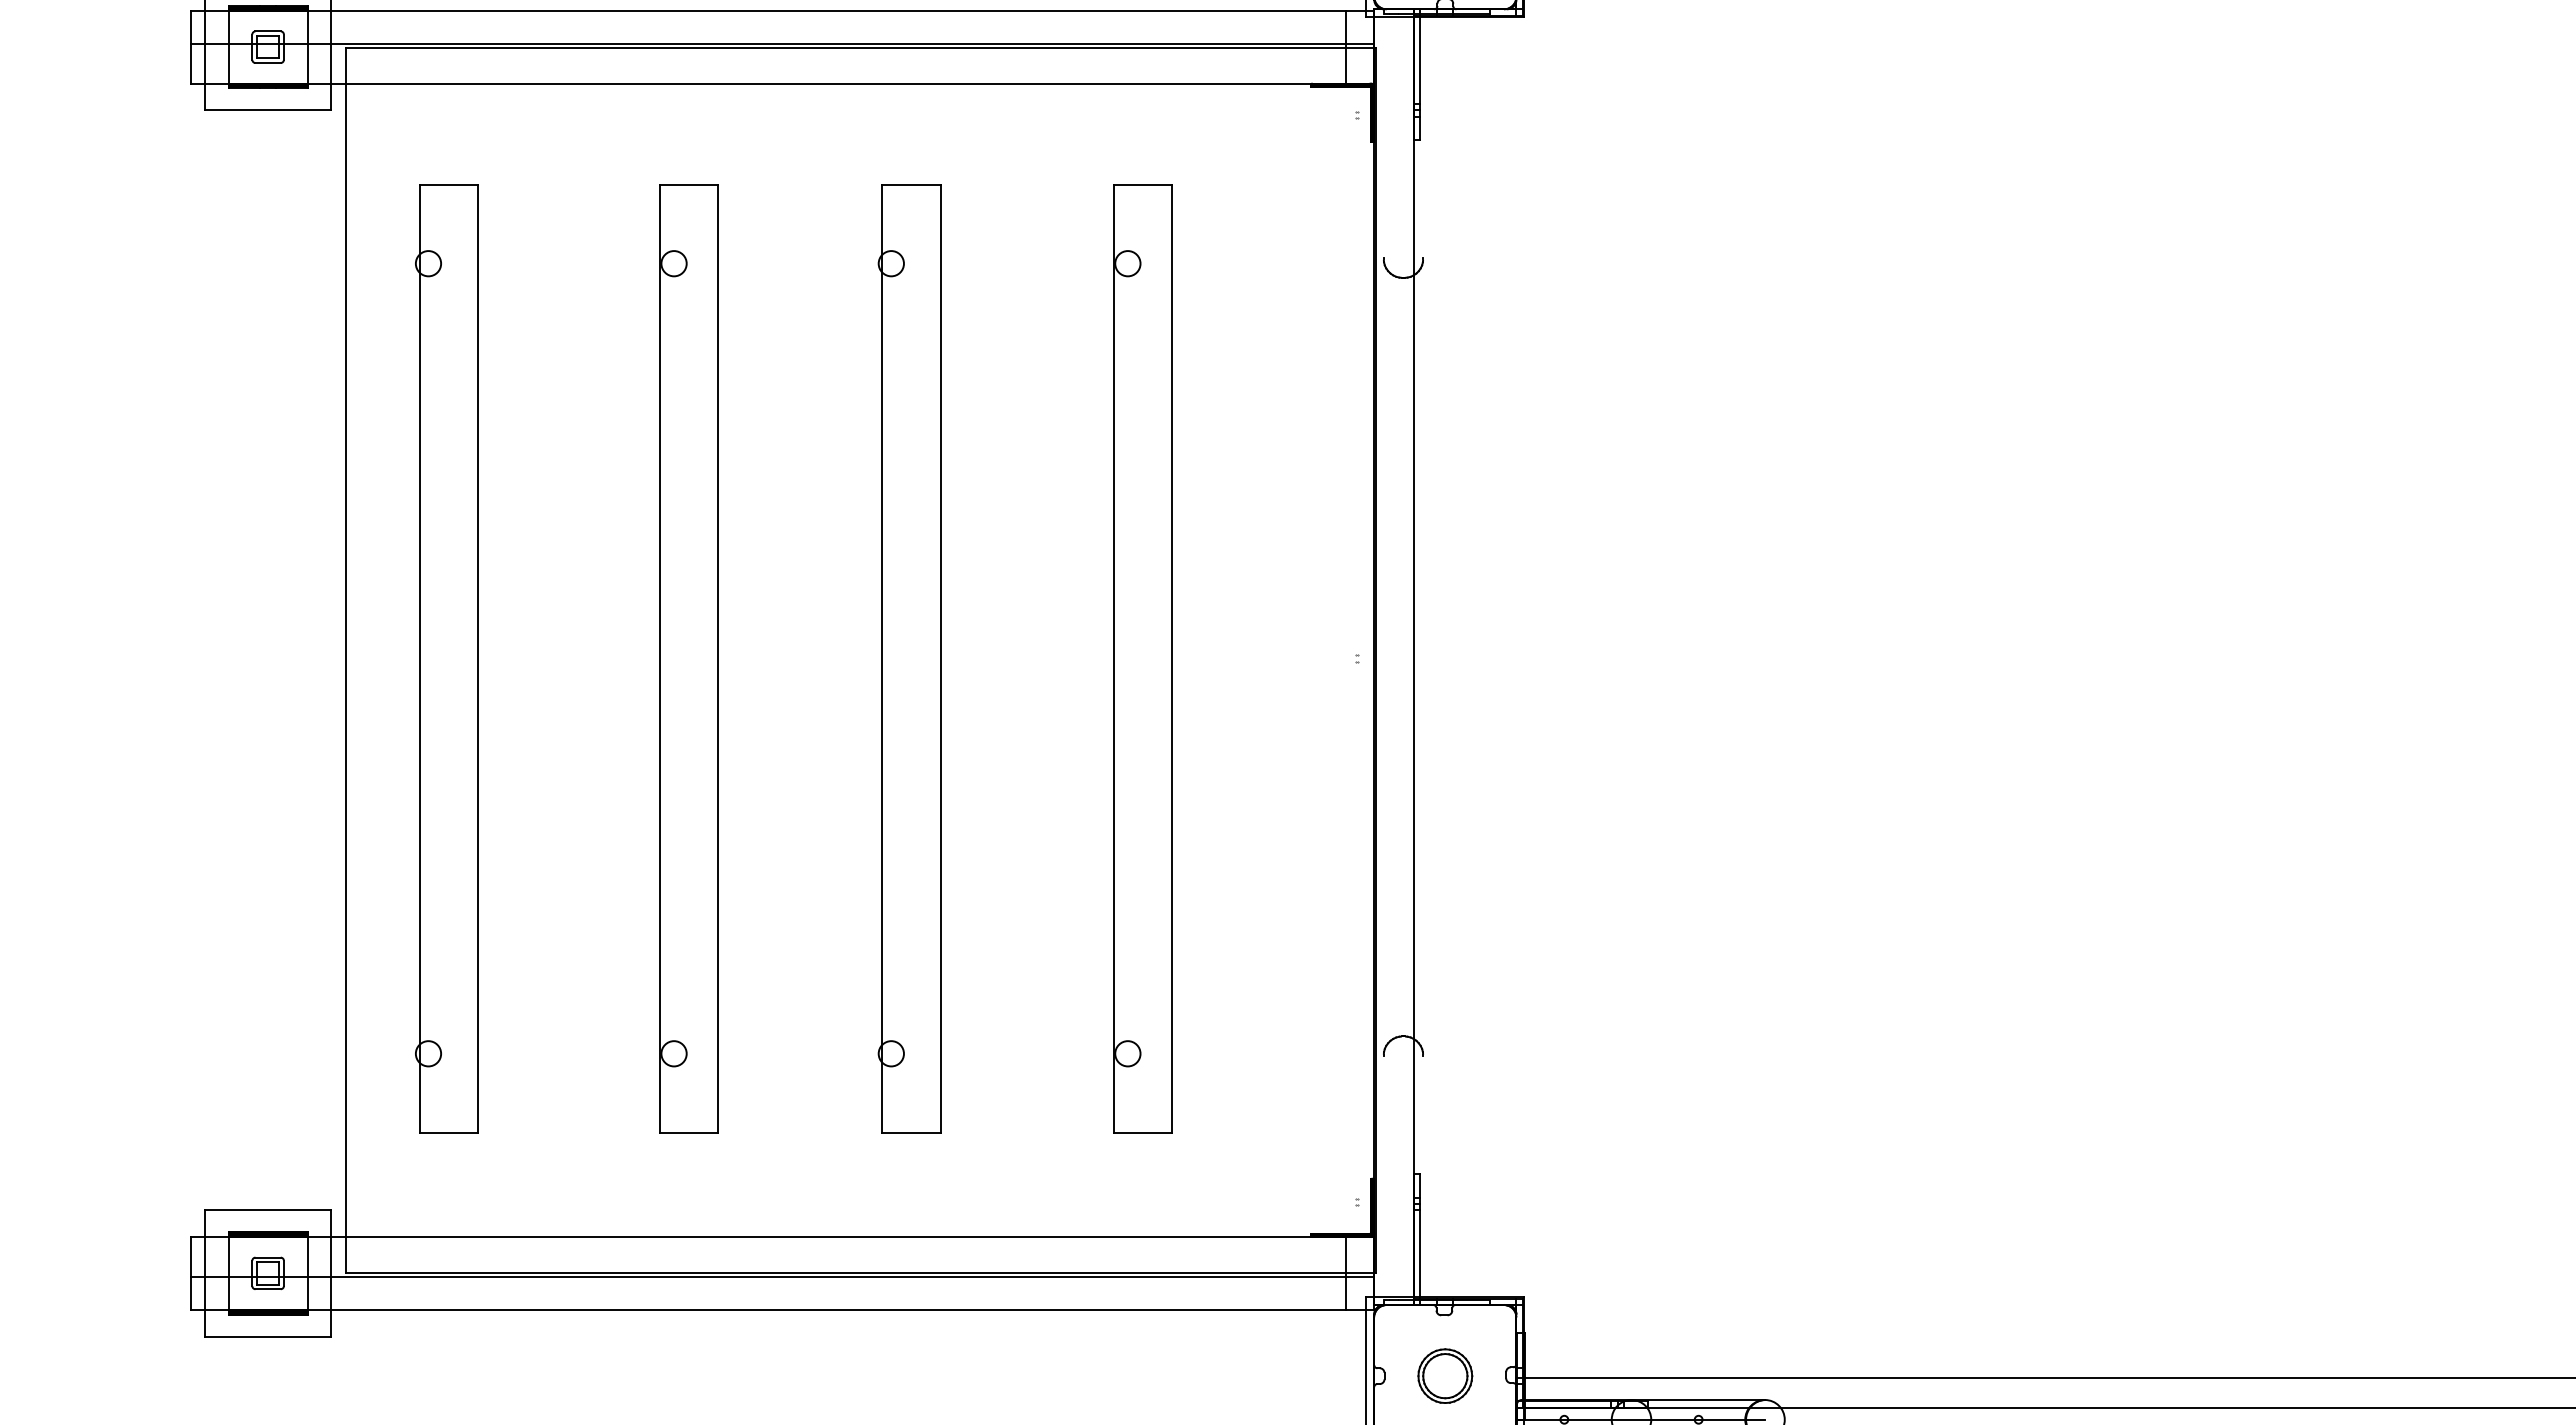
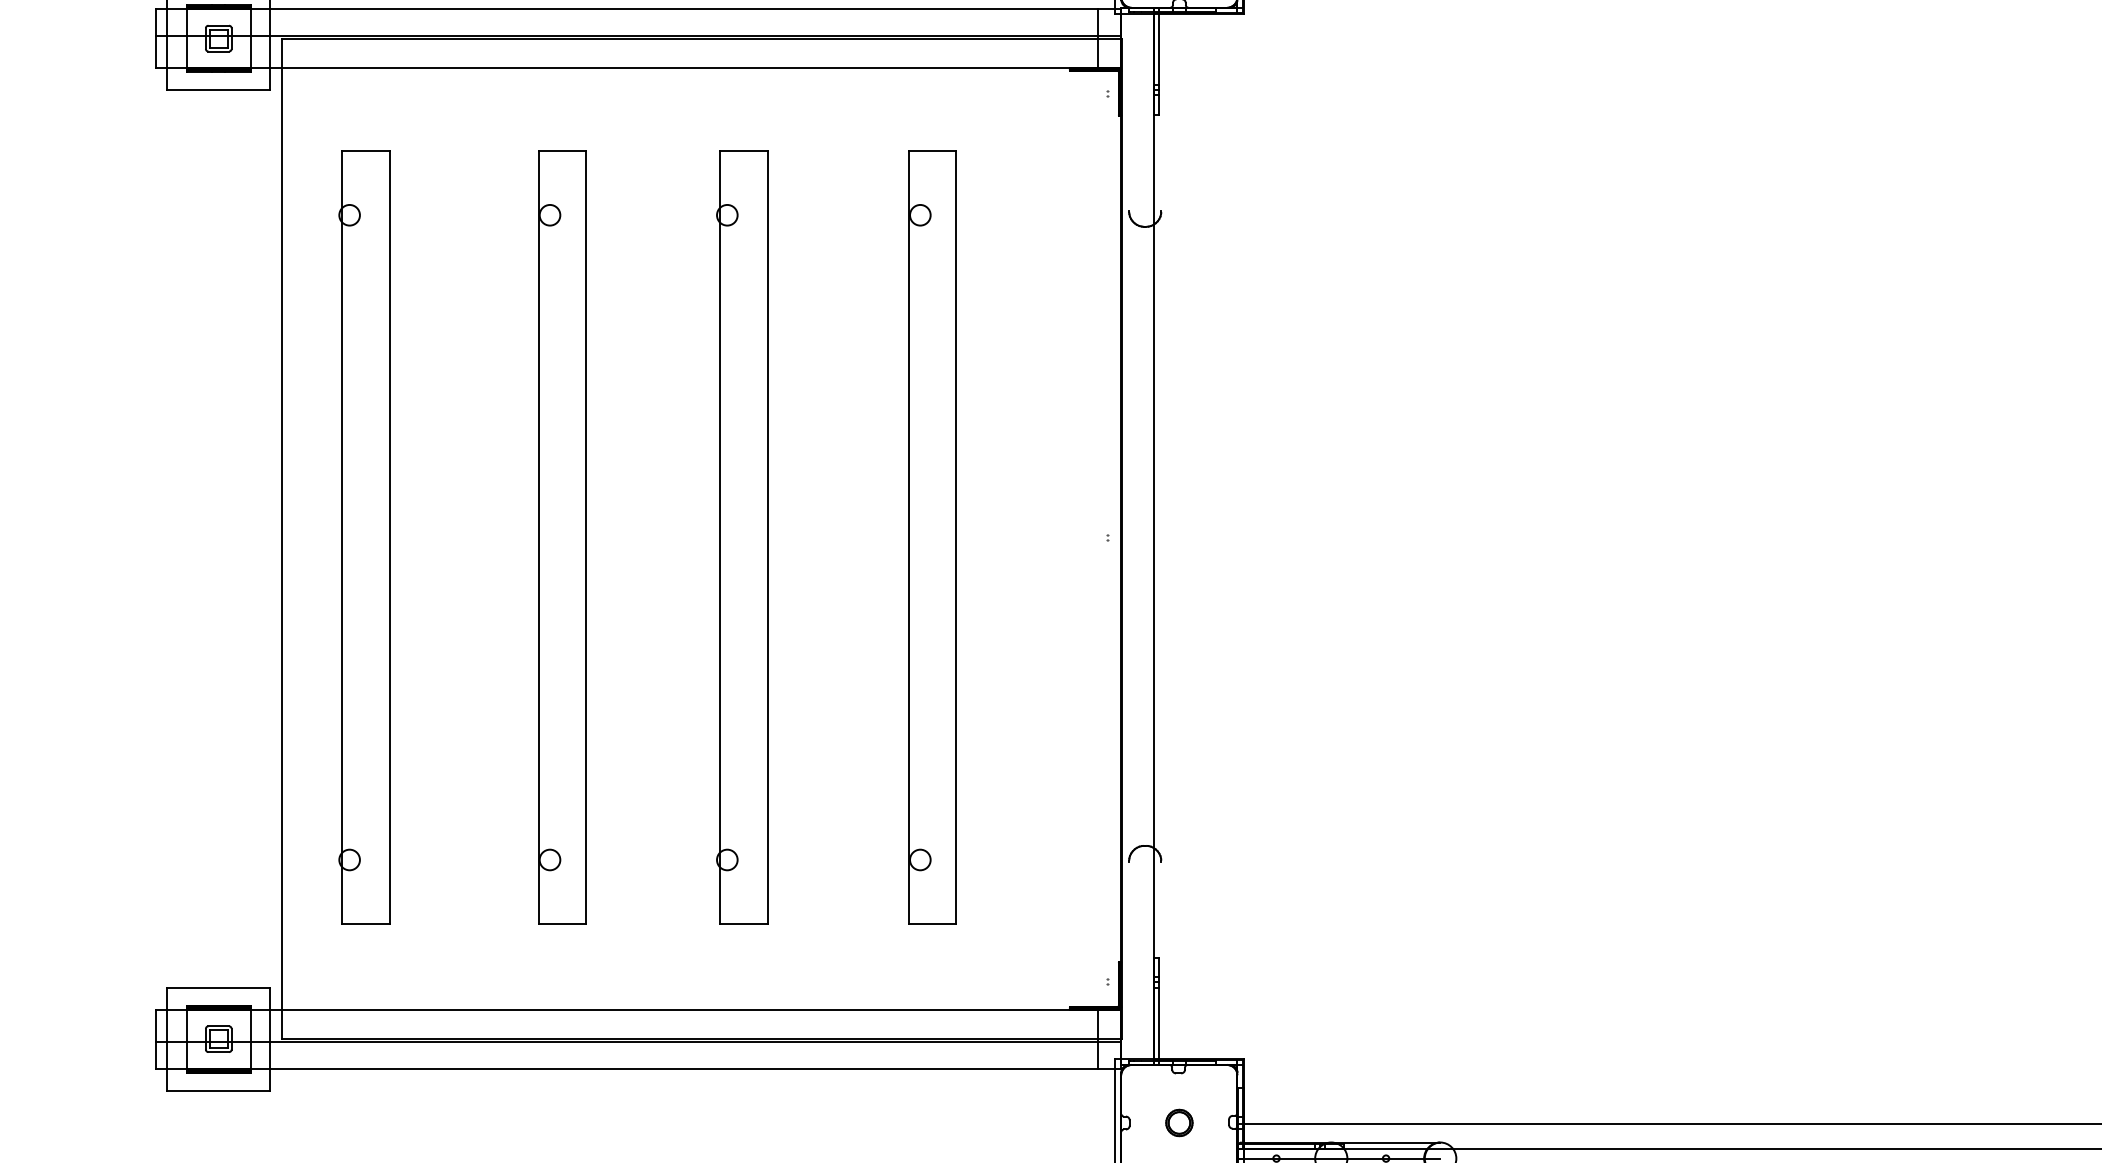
part: (1445, 1375) -> (1179, 1122), size x0.6

